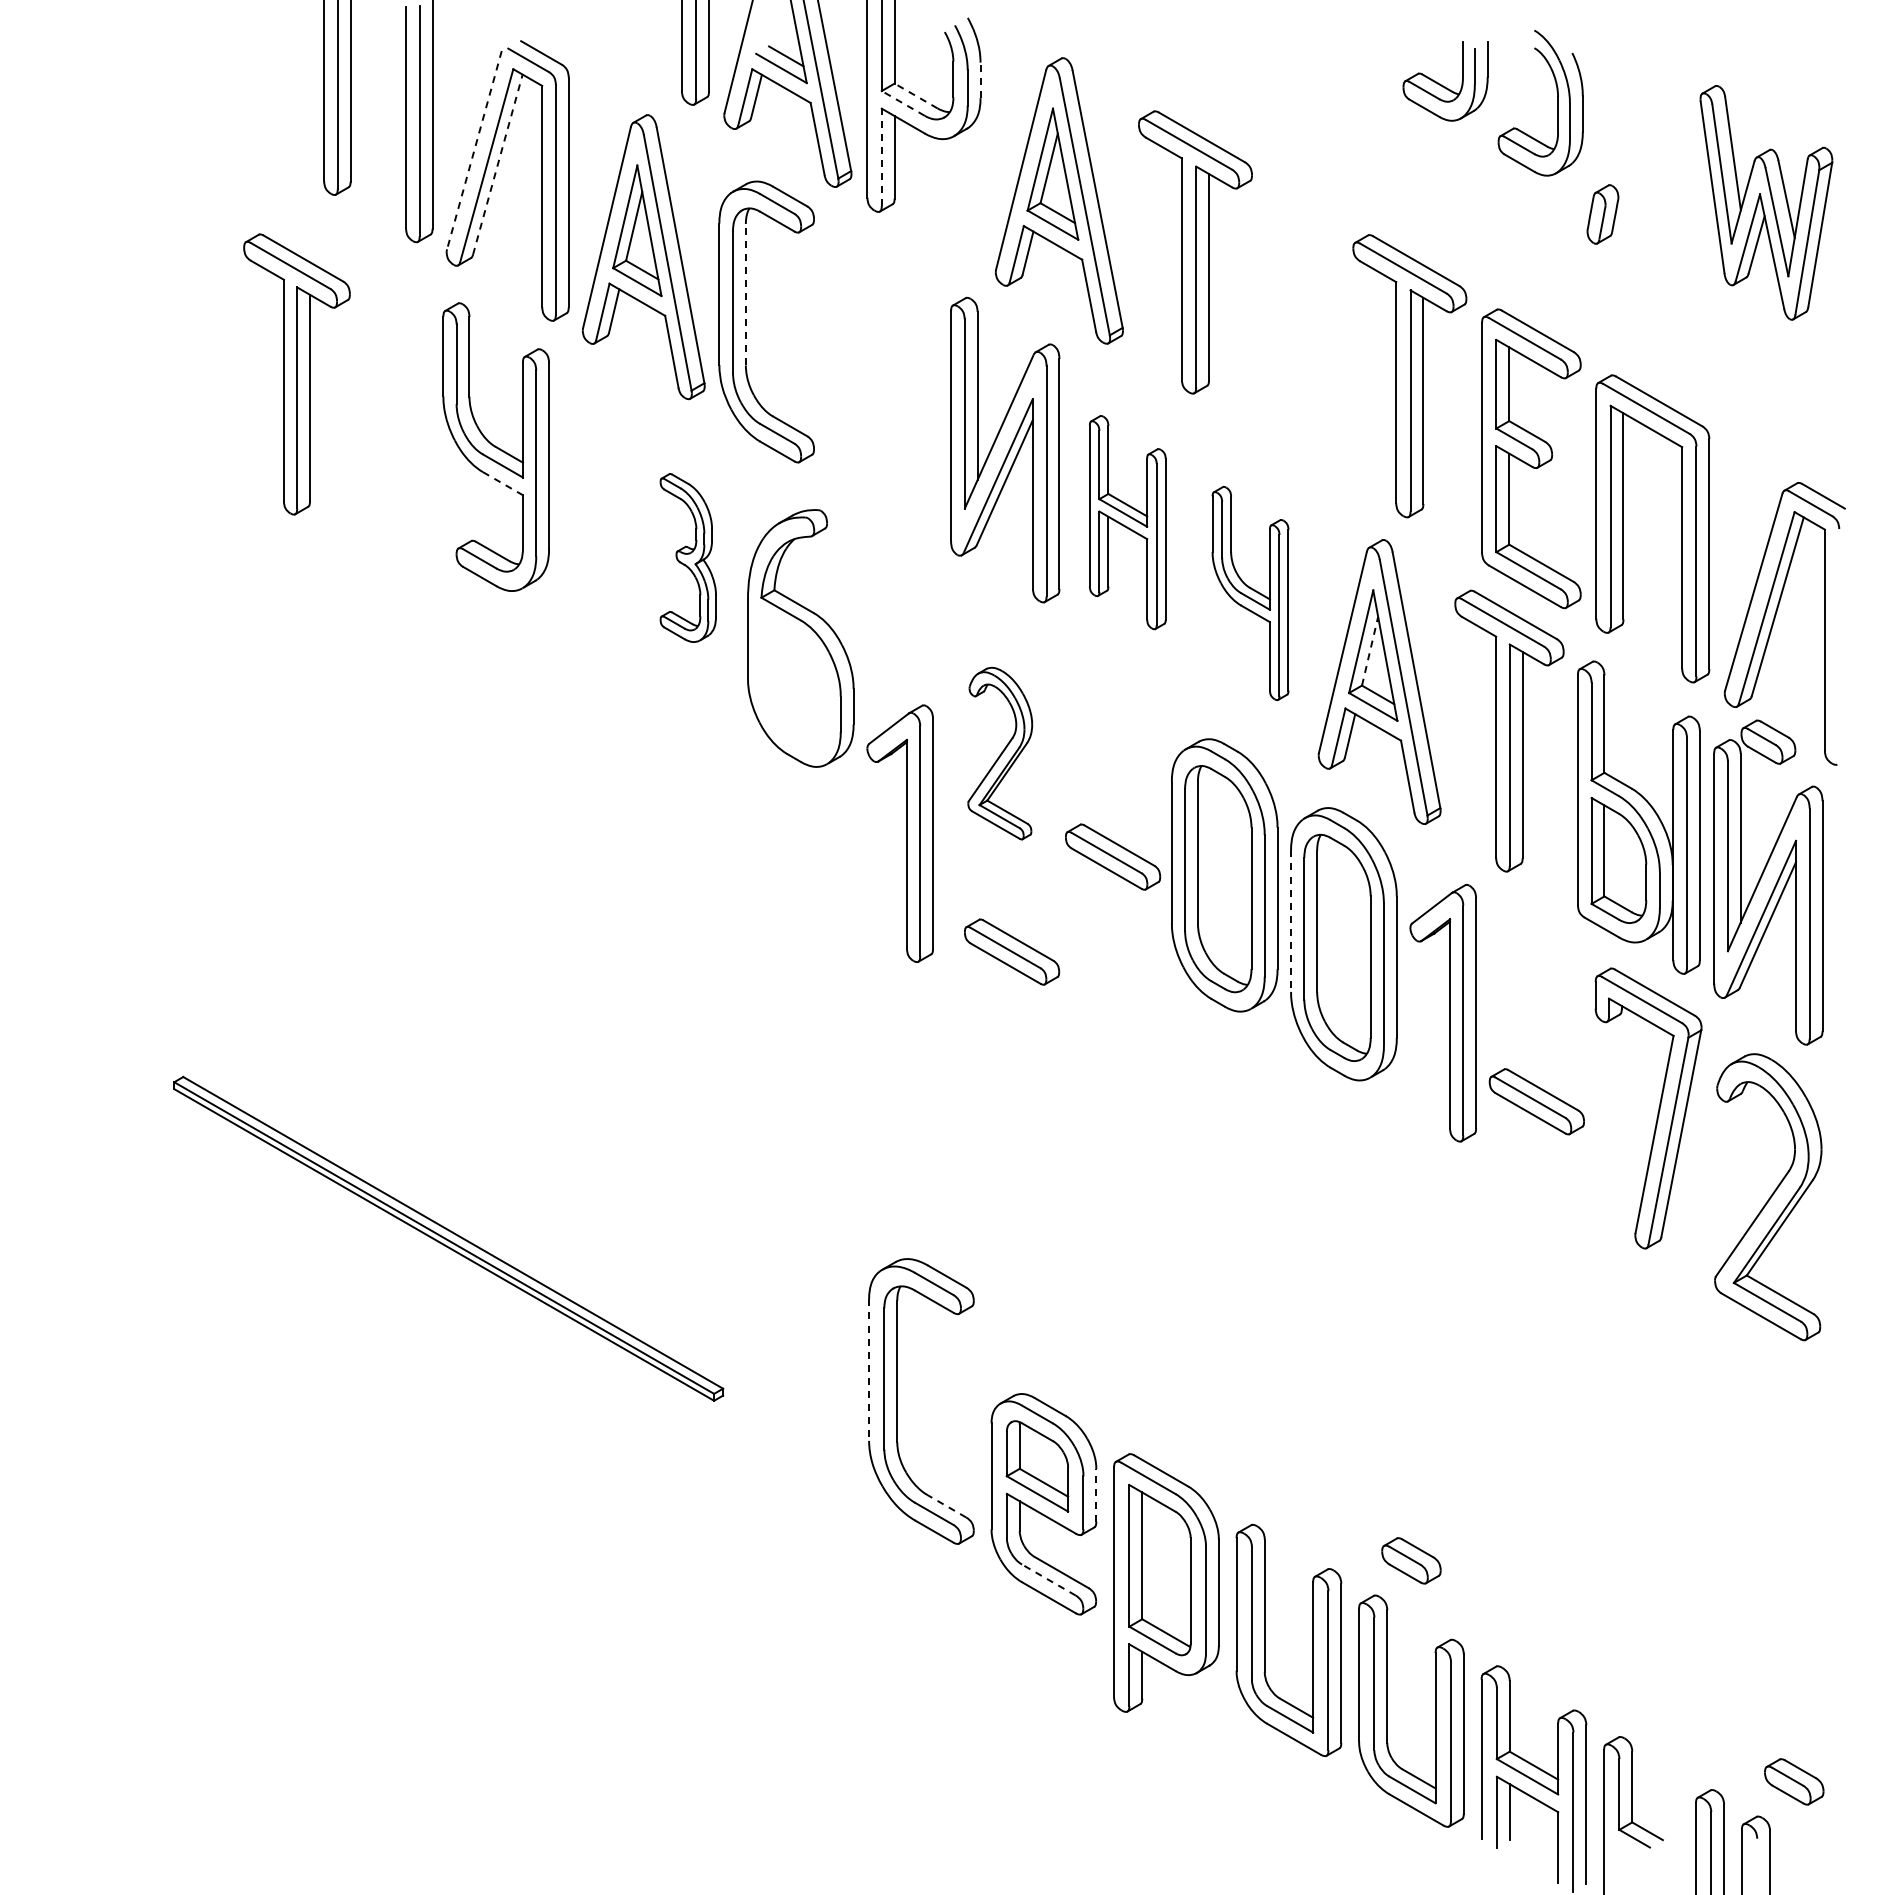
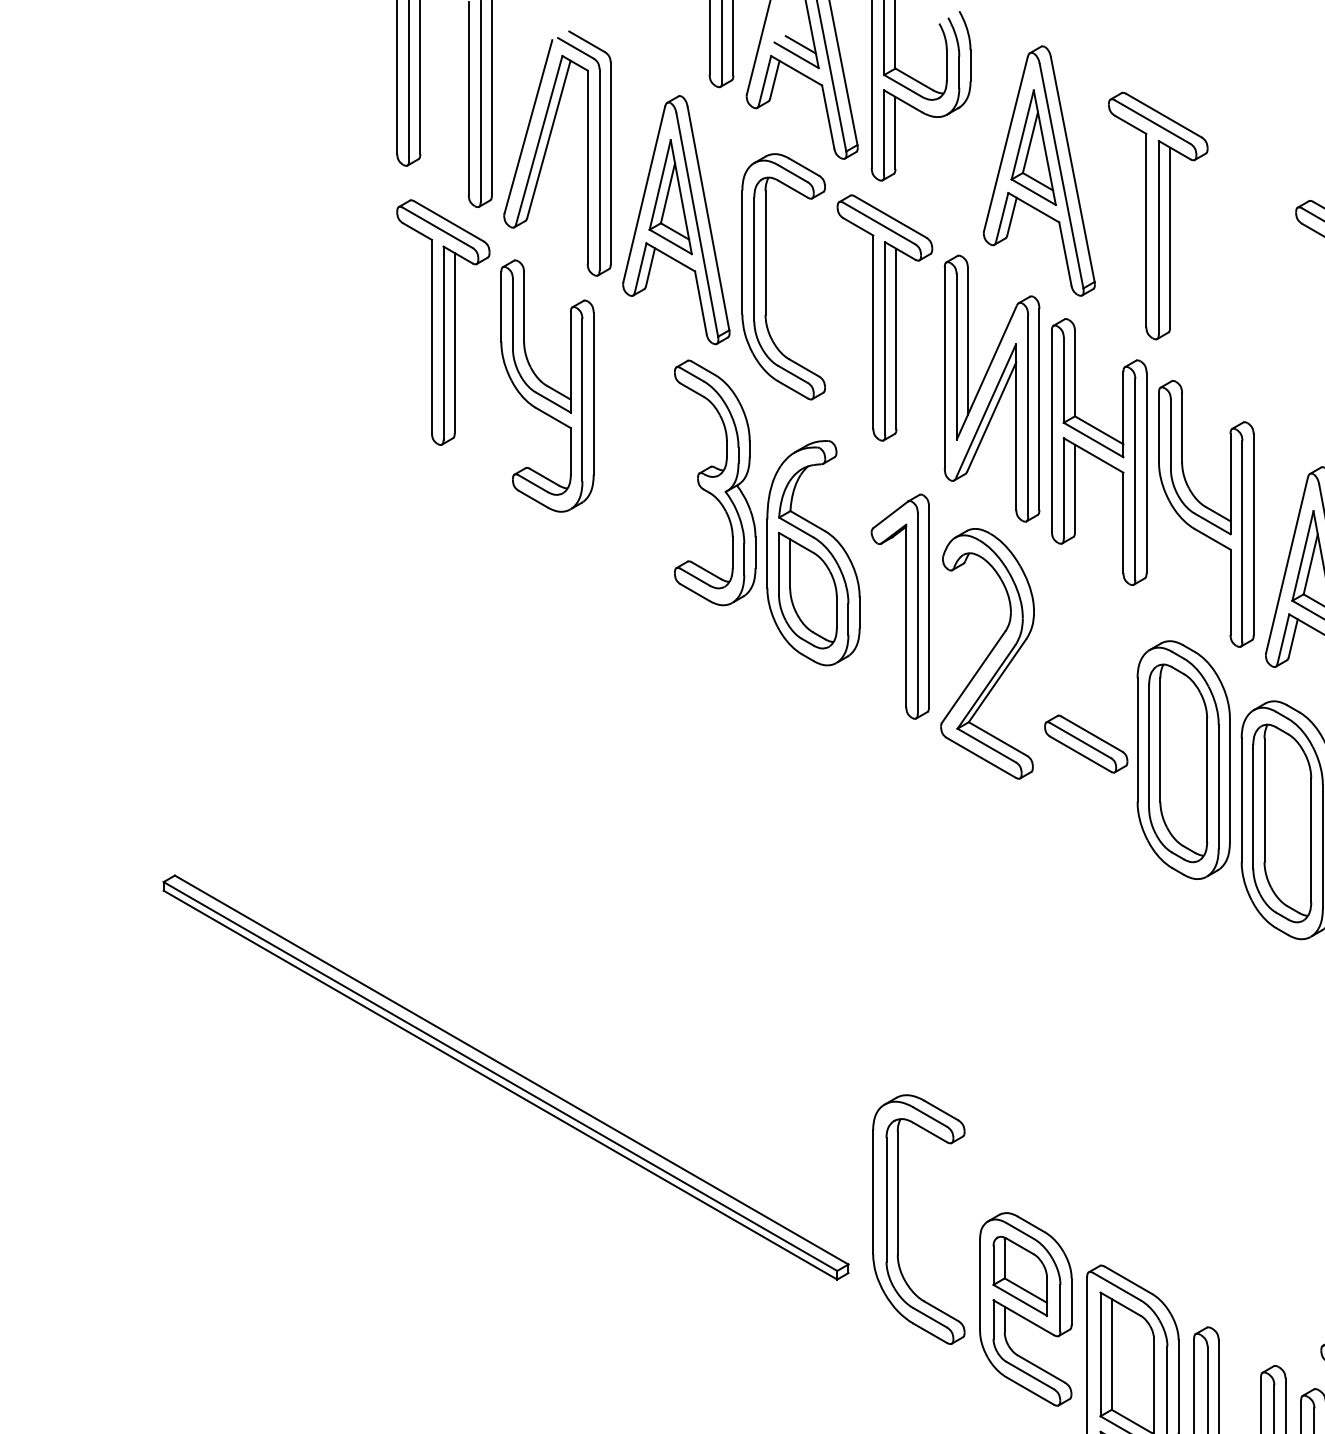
line: (980, 80) -> (970, 65), dashed -> solid
line: (916, 95) -> (914, 78), dashed -> solid
line: (903, 103) -> (903, 85), dashed -> solid
line: (474, 150) -> (528, 127), dashed -> solid
line: (881, 157) -> (884, 133), dashed -> solid
line: (497, 164) -> (548, 139), dashed -> solid
line: (745, 294) -> (765, 252), dashed -> solid
part: (882, 368) -> (884, 317), added
part: (296, 374) -> (442, 322), moved
line: (503, 483) -> (553, 417), dashed -> solid
part: (1127, 522) -> (1098, 451), size x1.43
part: (688, 557) -> (715, 482), size x1.67
part: (1250, 593) -> (1206, 513), size x1.43
line: (1370, 650) -> (1311, 563), dashed -> solid
part: (794, 681) -> (808, 590), added
part: (1000, 753) -> (987, 653), size x1.67
part: (906, 833) -> (905, 606), moved
line: (1291, 921) -> (1242, 800), dashed -> solid
part: (1012, 951) -> (998, 826), removed
part: (448, 1238) -> (505, 1077), size x1.43
line: (869, 1370) -> (873, 1192), dashed -> solid
line: (1096, 1494) -> (1071, 1300), dashed -> solid
line: (946, 1506) -> (940, 1311), dashed -> solid
line: (1048, 1580) -> (1029, 1375), dashed -> solid

